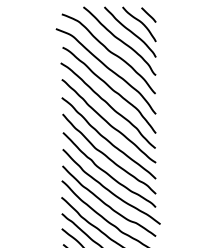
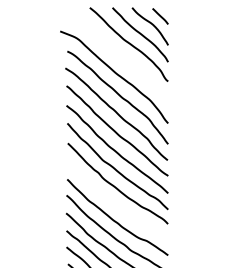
curve: (109, 52) -> (118, 56), removed
curve: (109, 189) -> (118, 204), removed

